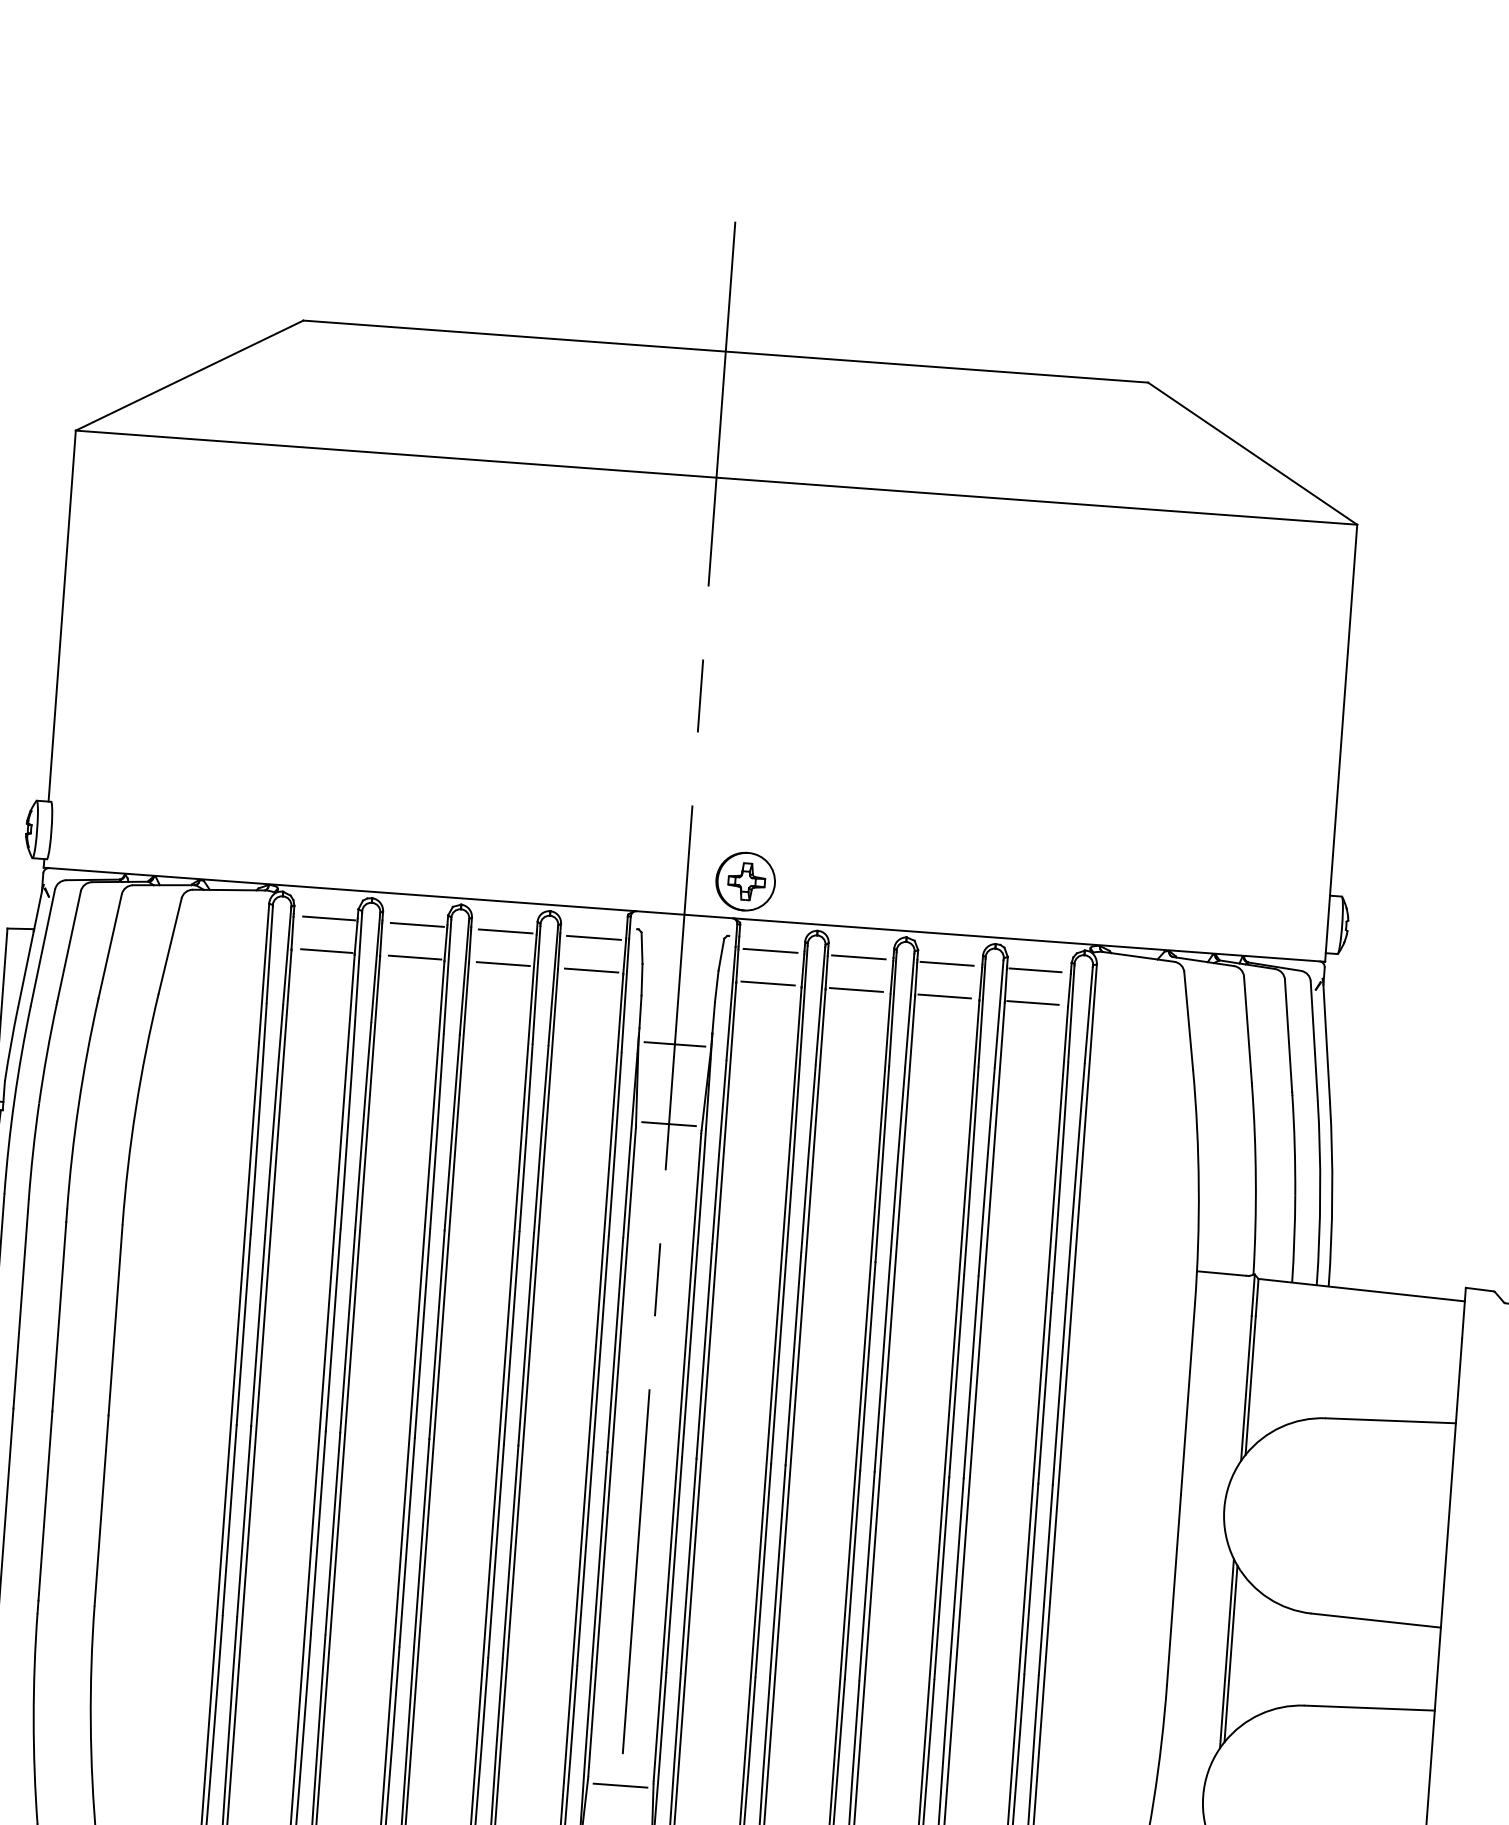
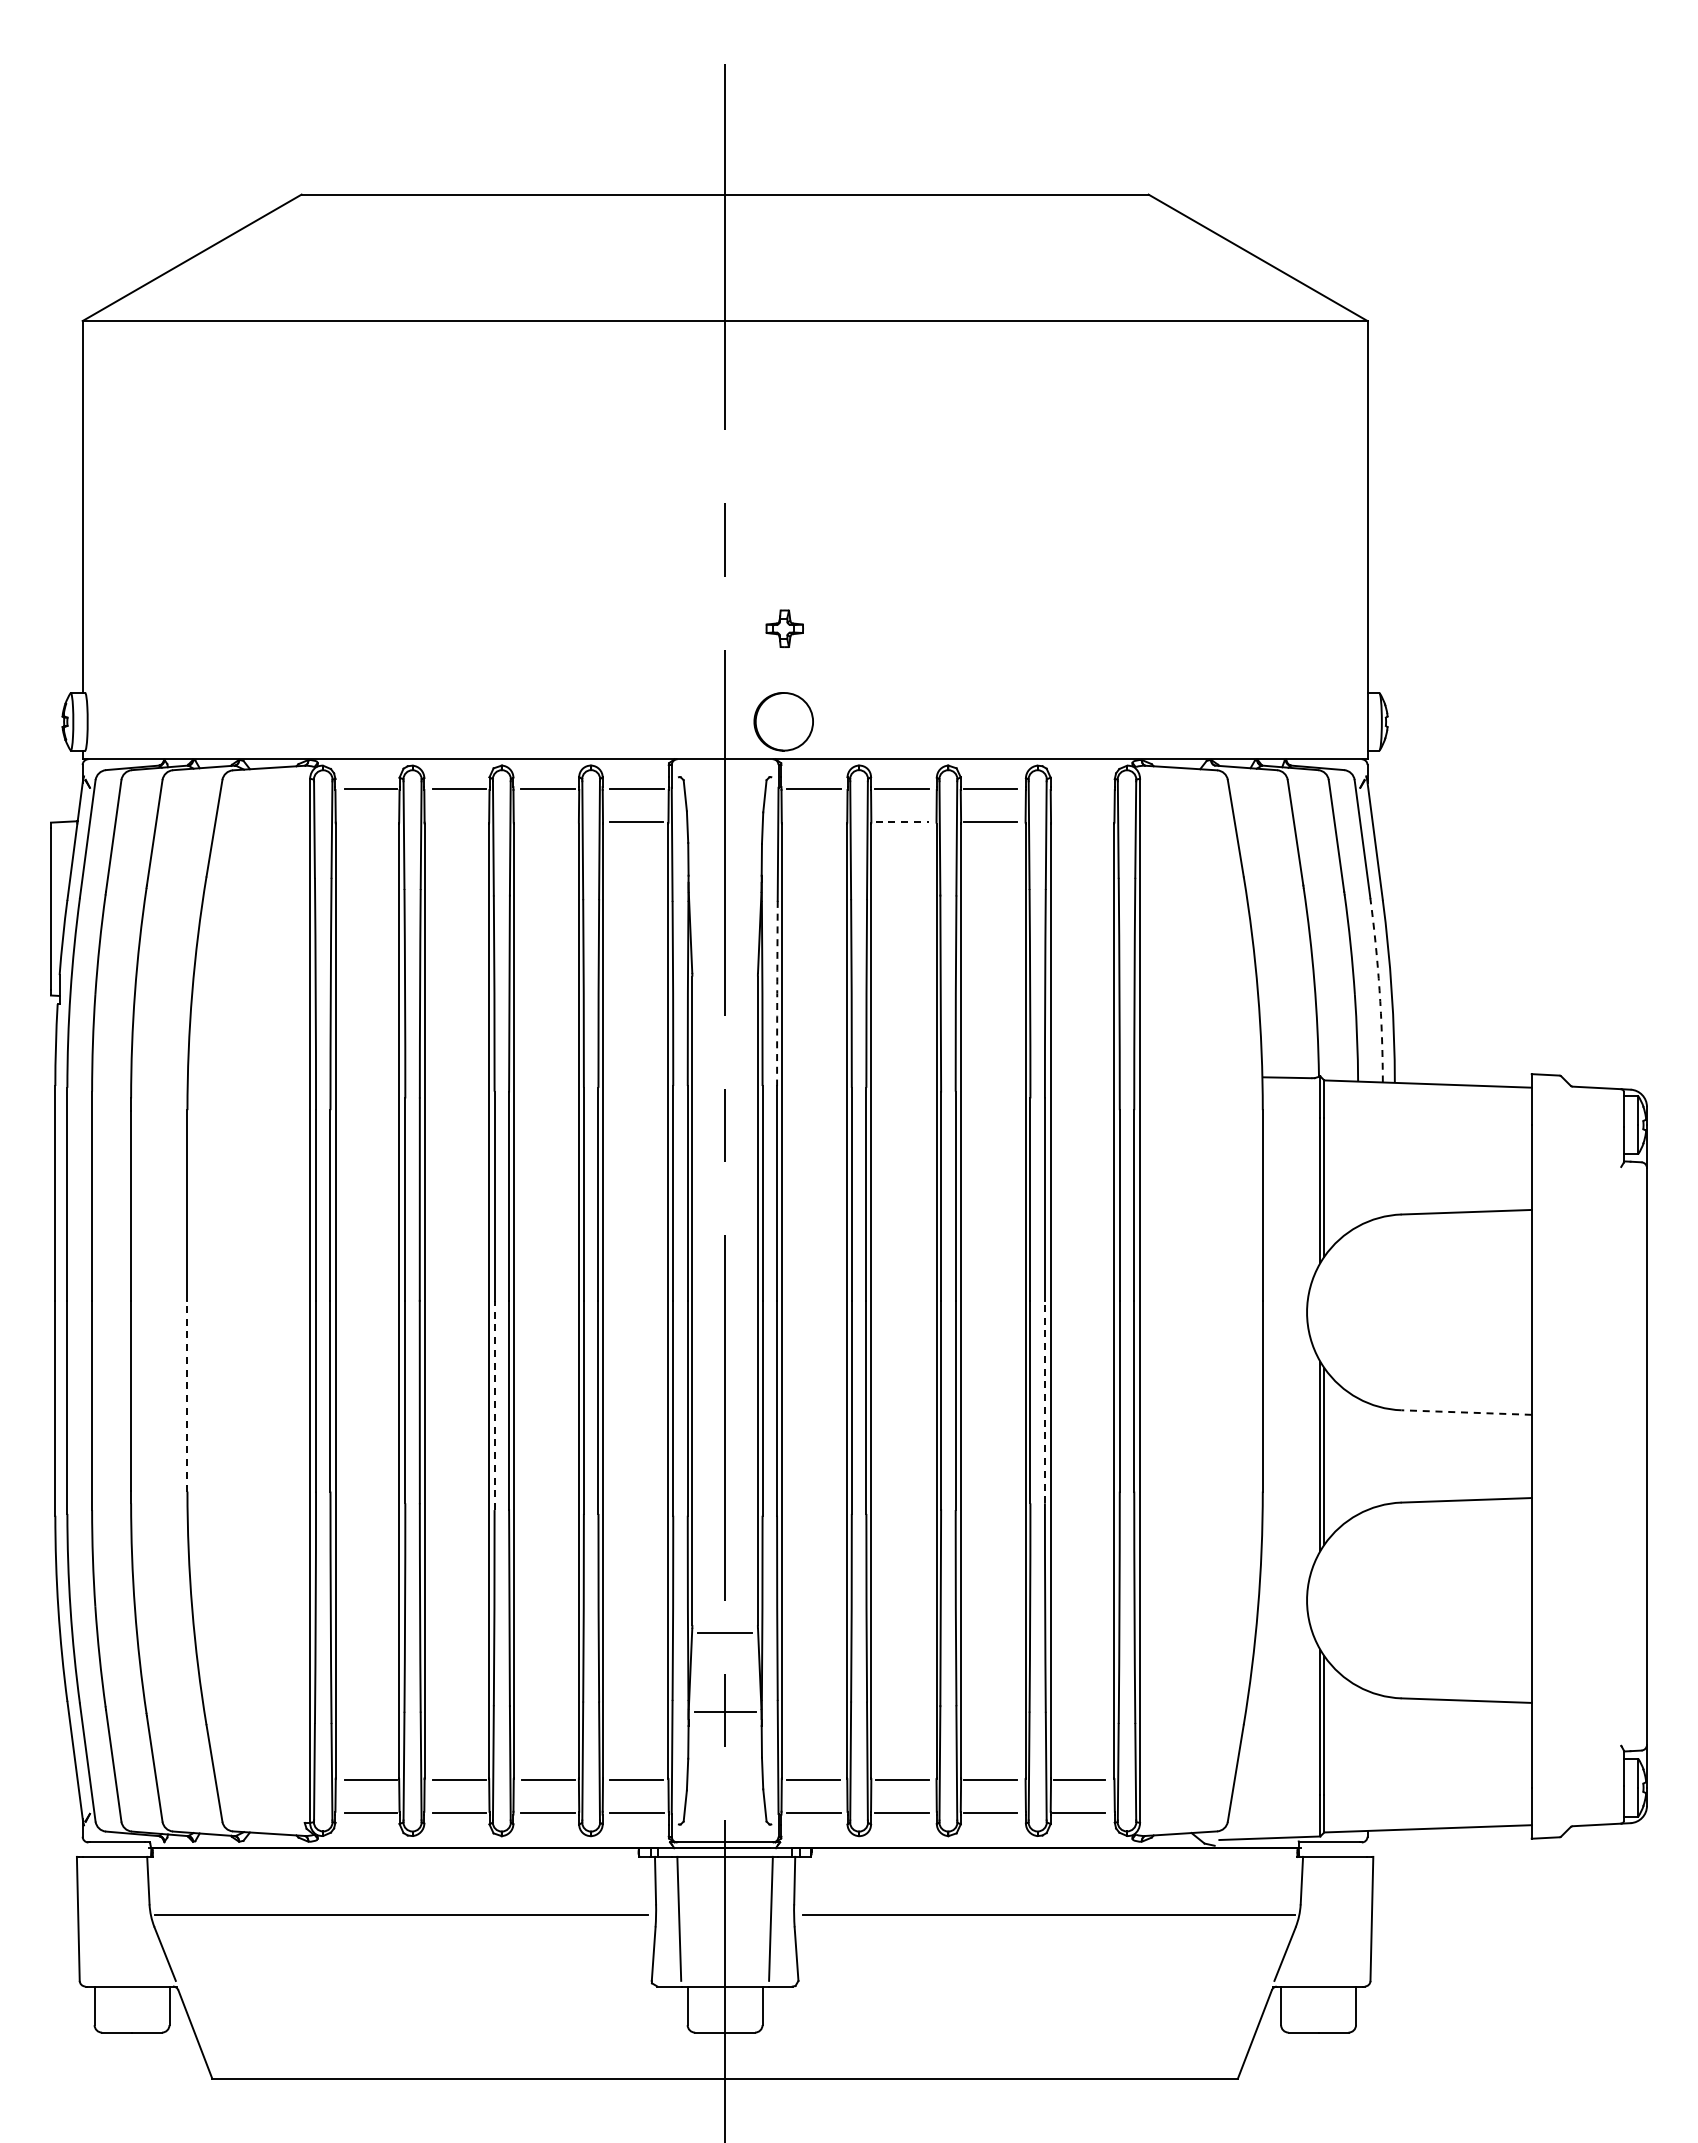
part: (746, 881) -> (784, 628), moved
line: (326, 950) -> (370, 821), removed
line: (414, 957) -> (459, 821), removed
line: (502, 963) -> (547, 821), removed
line: (1035, 970) -> (1079, 789), removed
line: (768, 983) -> (813, 821), removed
line: (856, 989) -> (902, 821), solid -> dashed
line: (1032, 1002) -> (1078, 821), removed
line: (674, 1044) -> (724, 889), removed
line: (669, 1124) -> (725, 969), removed
arc: (719, 1152) -> (777, 993), solid -> dashed
arc: (1320, 1193) -> (1379, 990), solid -> dashed
line: (101, 1509) -> (187, 1395), solid -> dashed
line: (407, 1542) -> (494, 1405), solid -> dashed
line: (955, 1578) -> (1044, 1401), solid -> dashed
line: (1375, 1620) -> (1466, 1412), solid -> dashed

